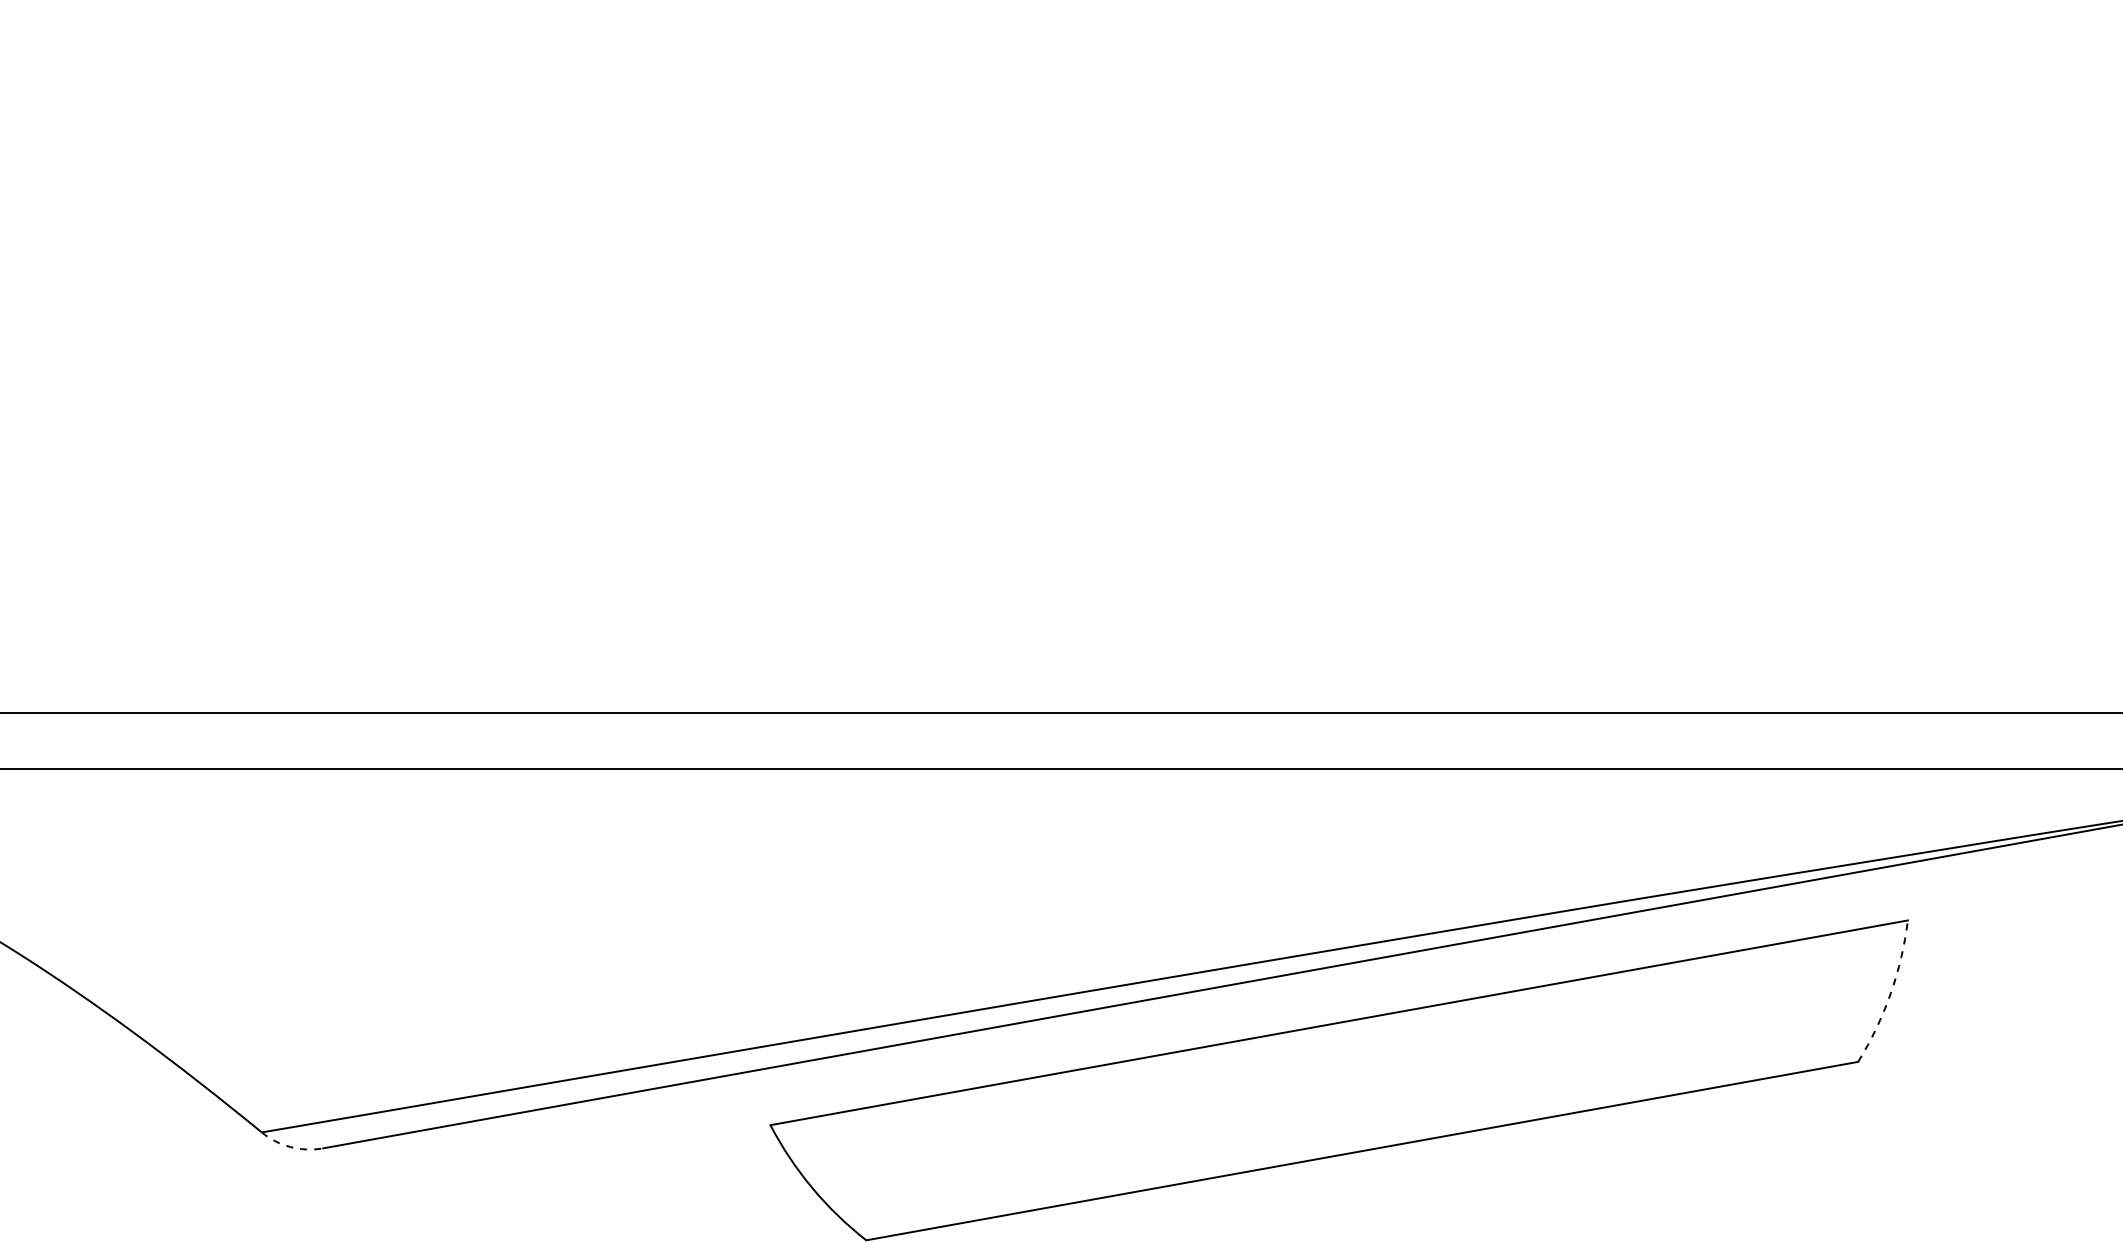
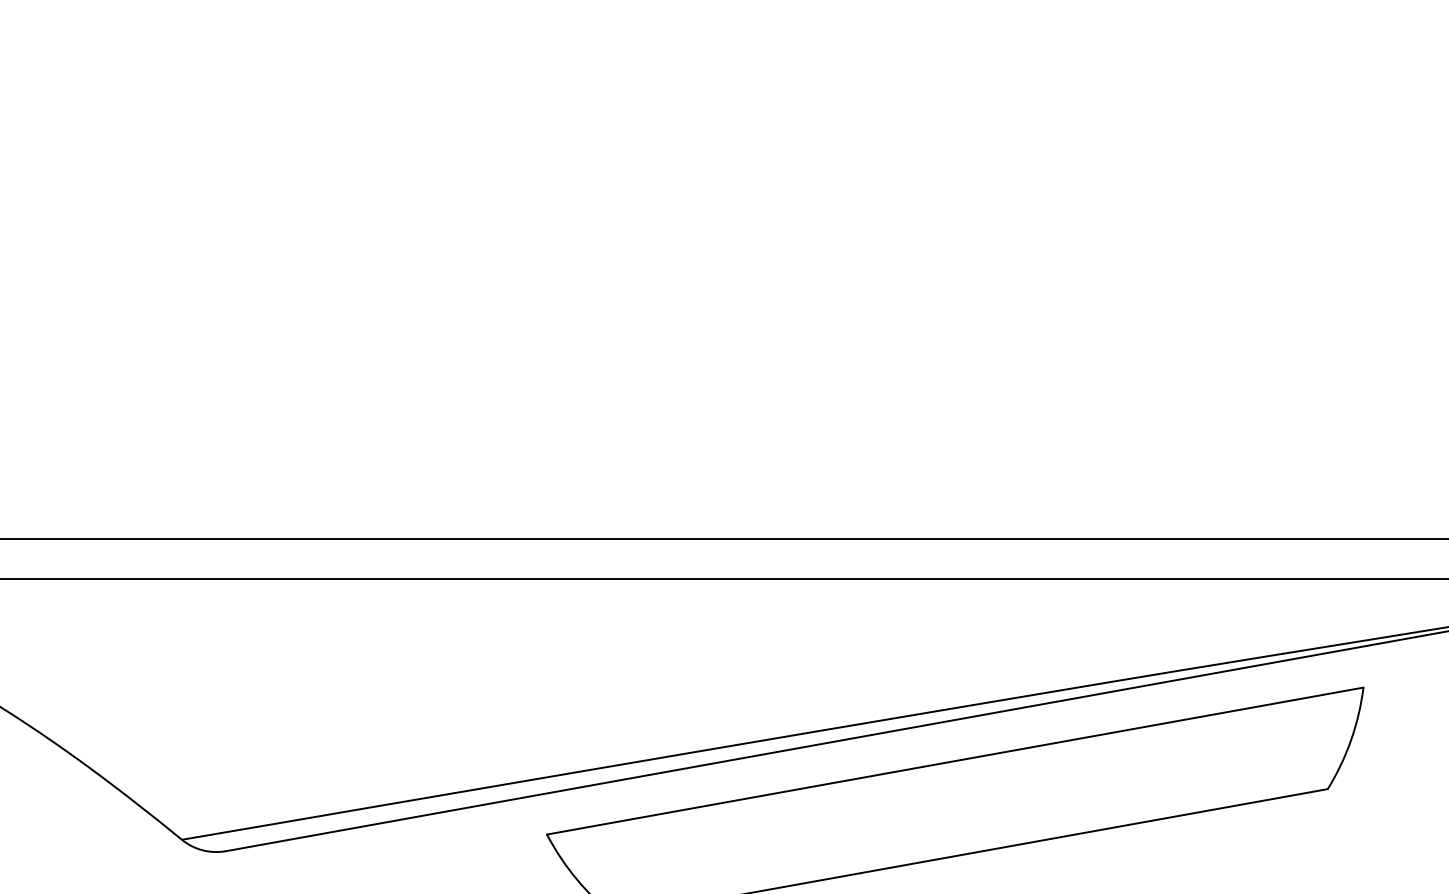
arc: (1890, 993) -> (1350, 740), dashed -> solid
arc: (290, 1147) -> (202, 850), dashed -> solid

